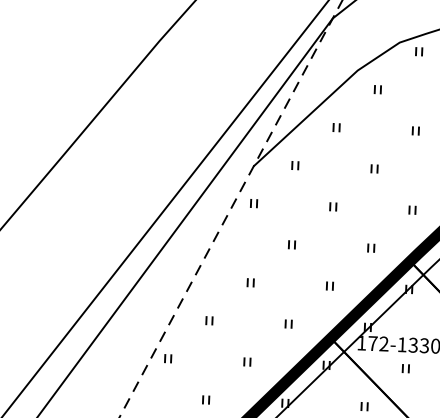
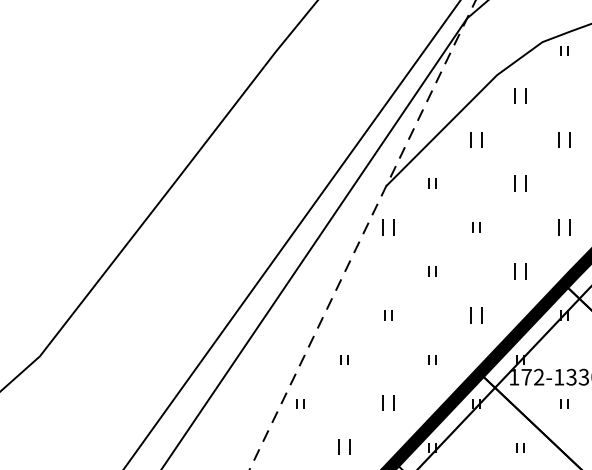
part: (378, 88) -> (520, 94), size x1.6
part: (336, 126) -> (476, 138), size x1.6
part: (415, 130) -> (564, 138), size x1.6
part: (374, 168) -> (520, 183), size x1.6
part: (254, 203) -> (388, 227), size x1.6
part: (412, 210) -> (564, 227), size x1.6
part: (371, 248) -> (520, 271), size x1.6
part: (330, 286) -> (476, 315), size x1.6
part: (247, 362) -> (388, 403), size x1.6
part: (206, 399) -> (344, 447), size x1.6

